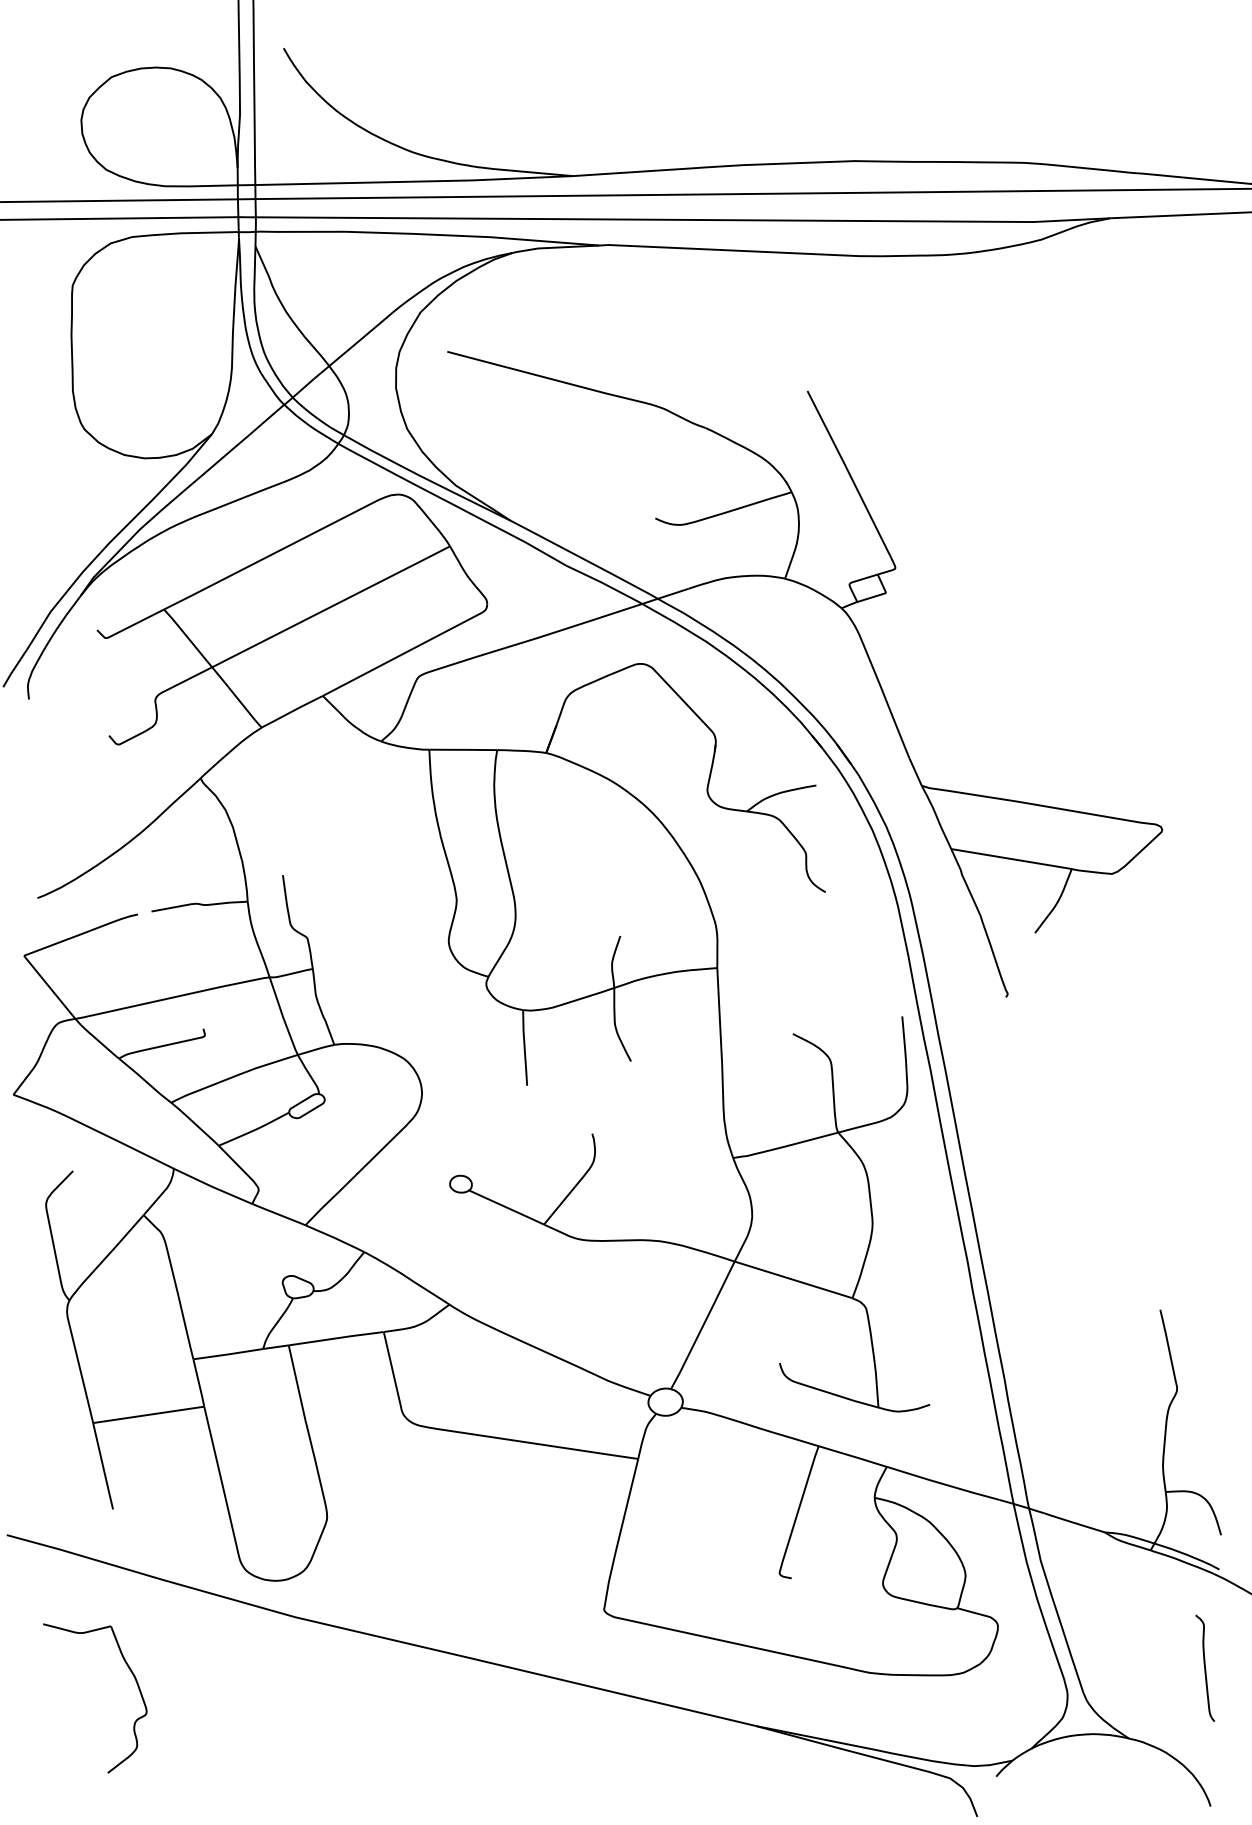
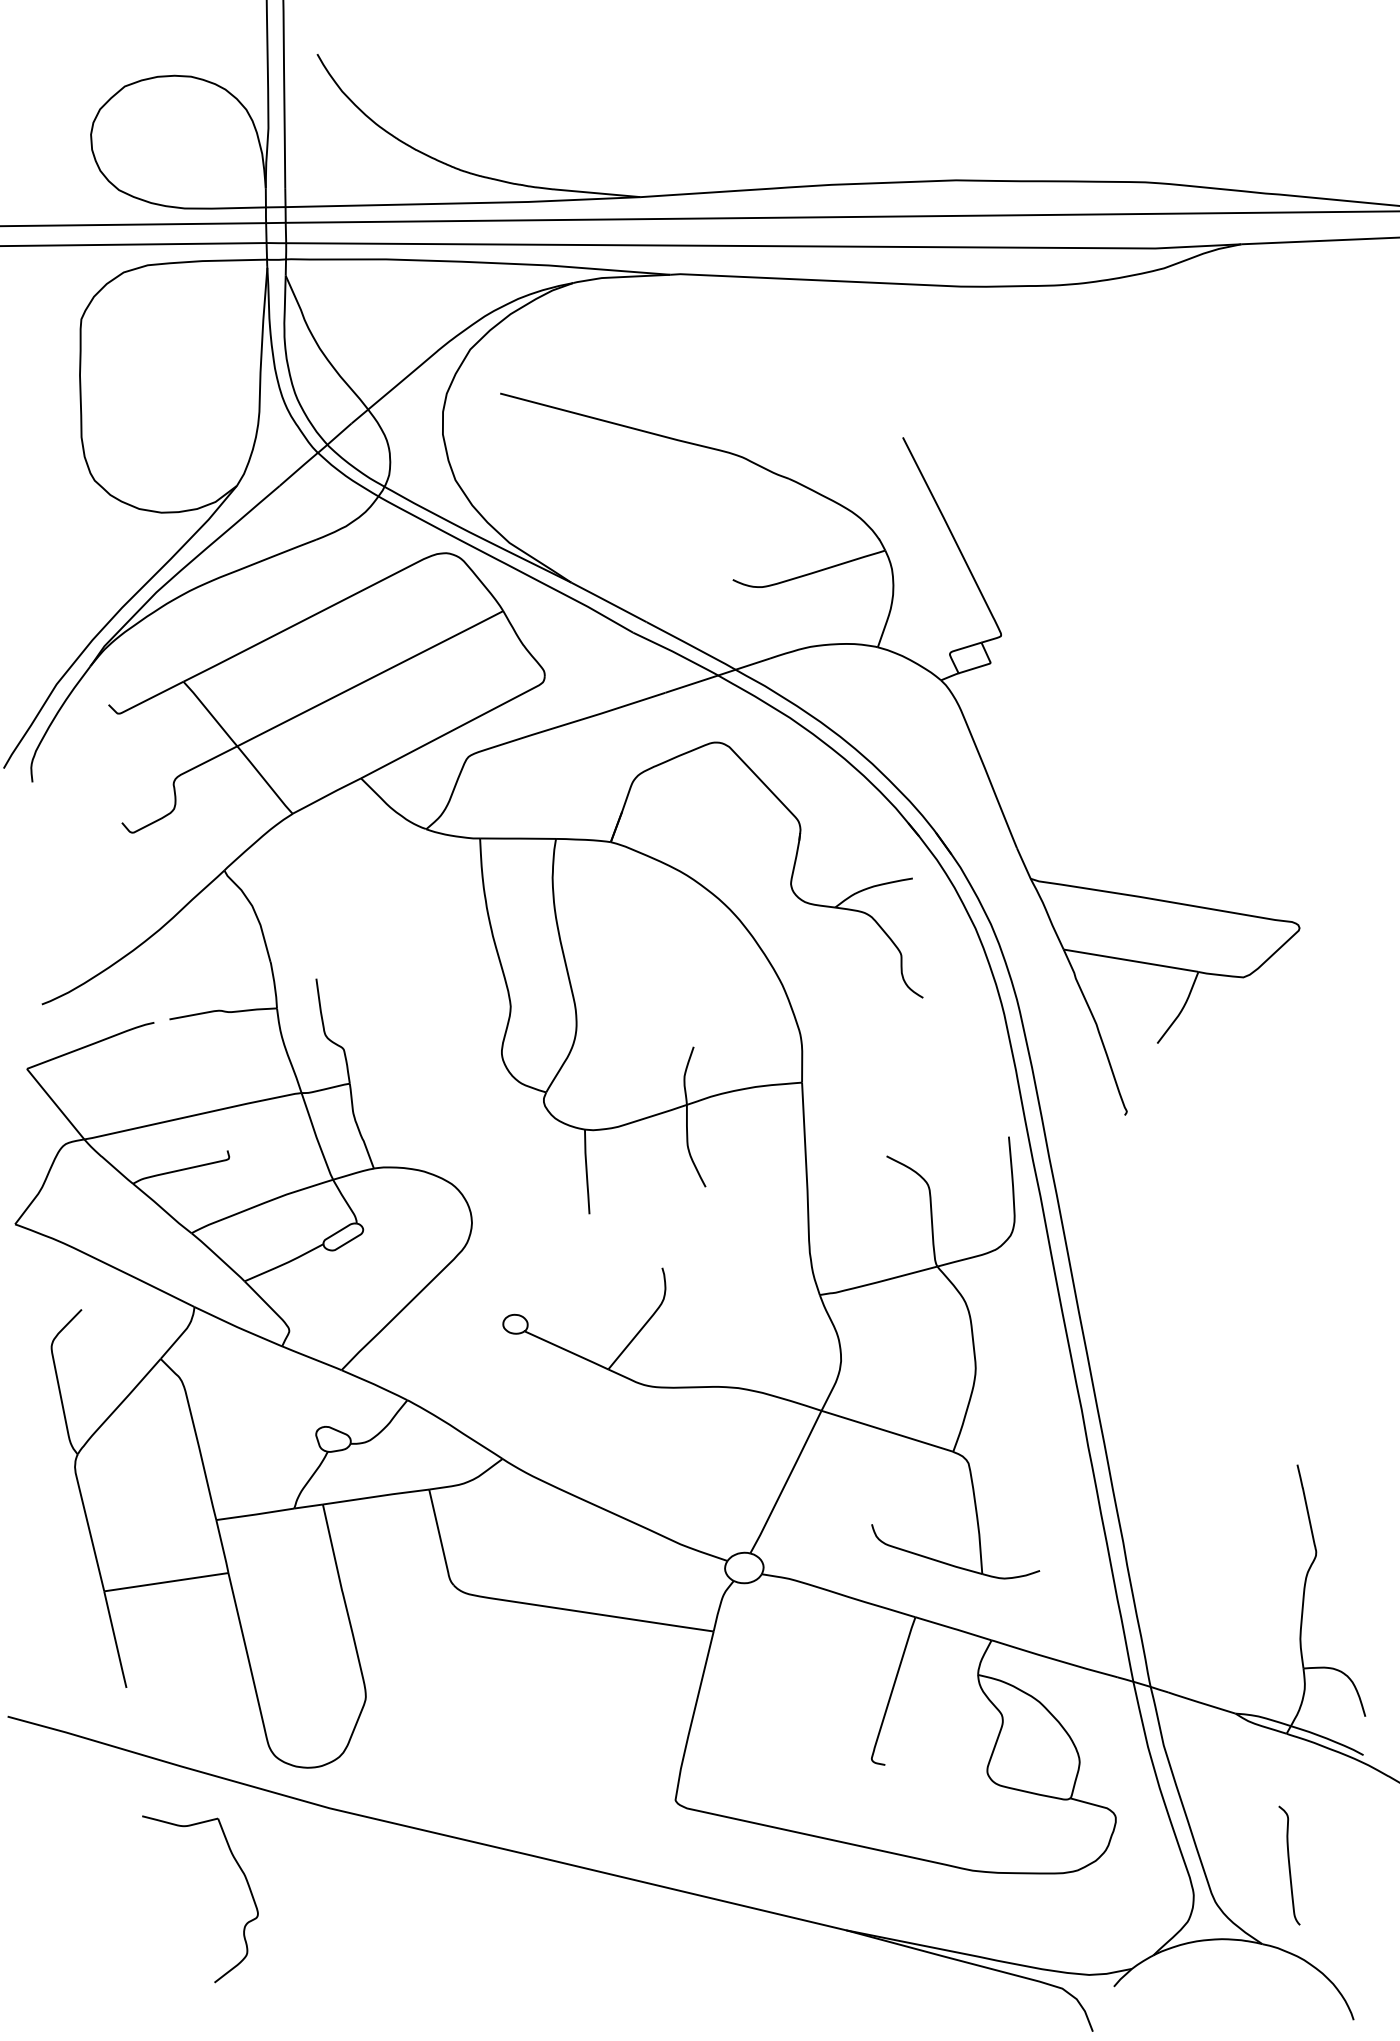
curve: (1205, 1667) -> (1289, 1864), moved
part: (136, 1684) -> (246, 1883), moved

